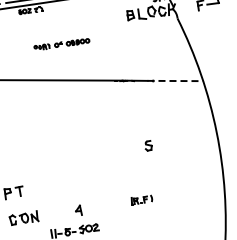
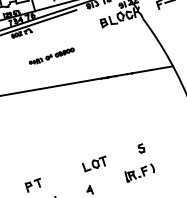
line: (175, 81) -> (150, 70), dashed -> solid
part: (148, 145) -> (141, 148), moved
part: (90, 180) -> (94, 164), added
part: (141, 199) -> (139, 172), size x1.67

